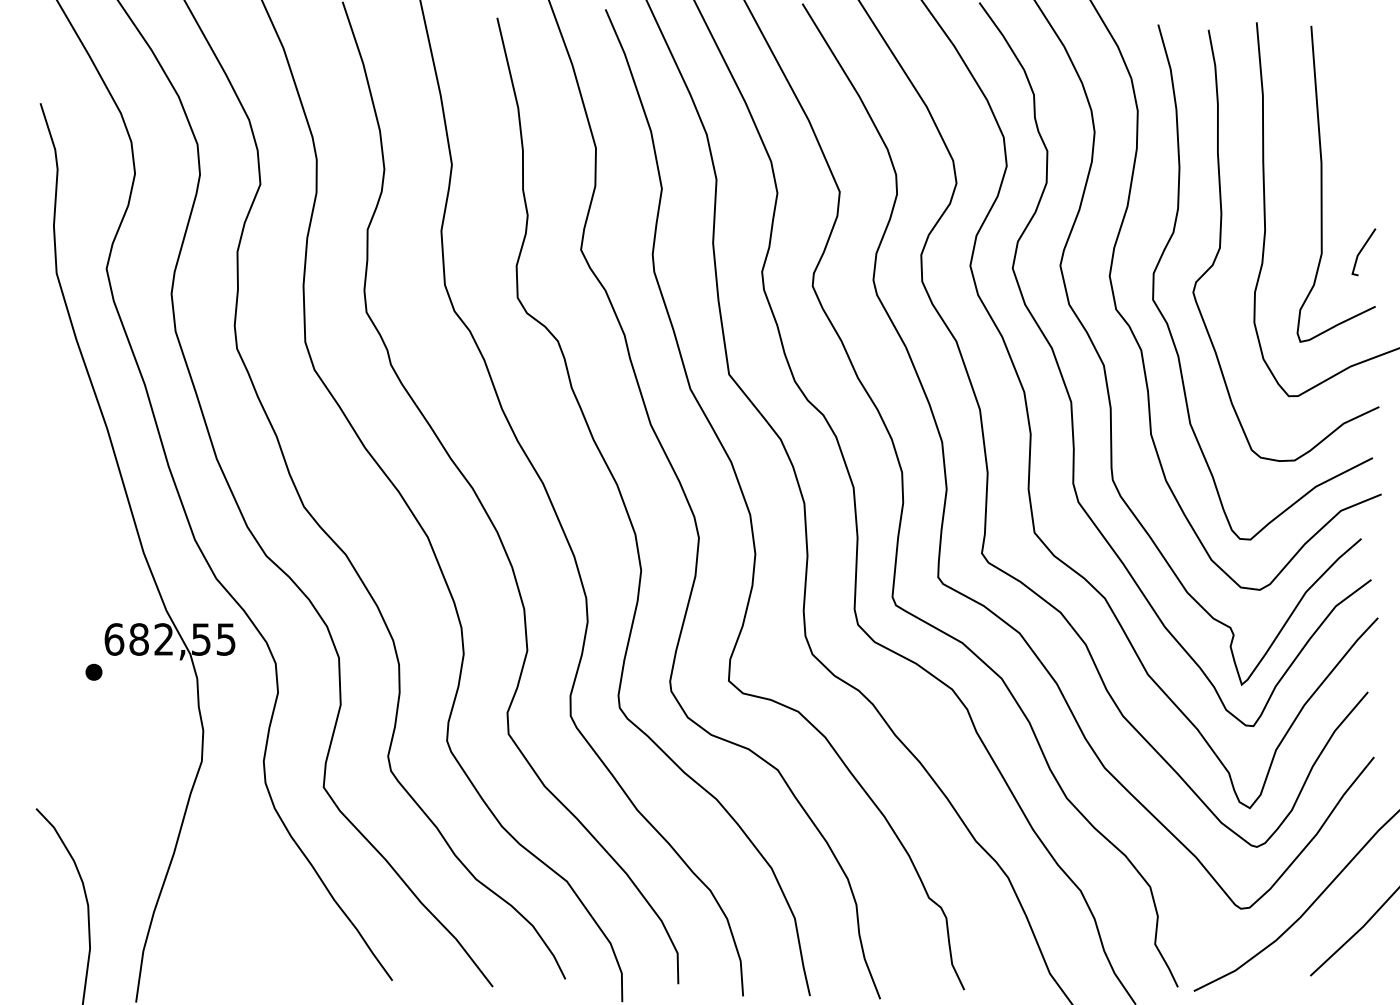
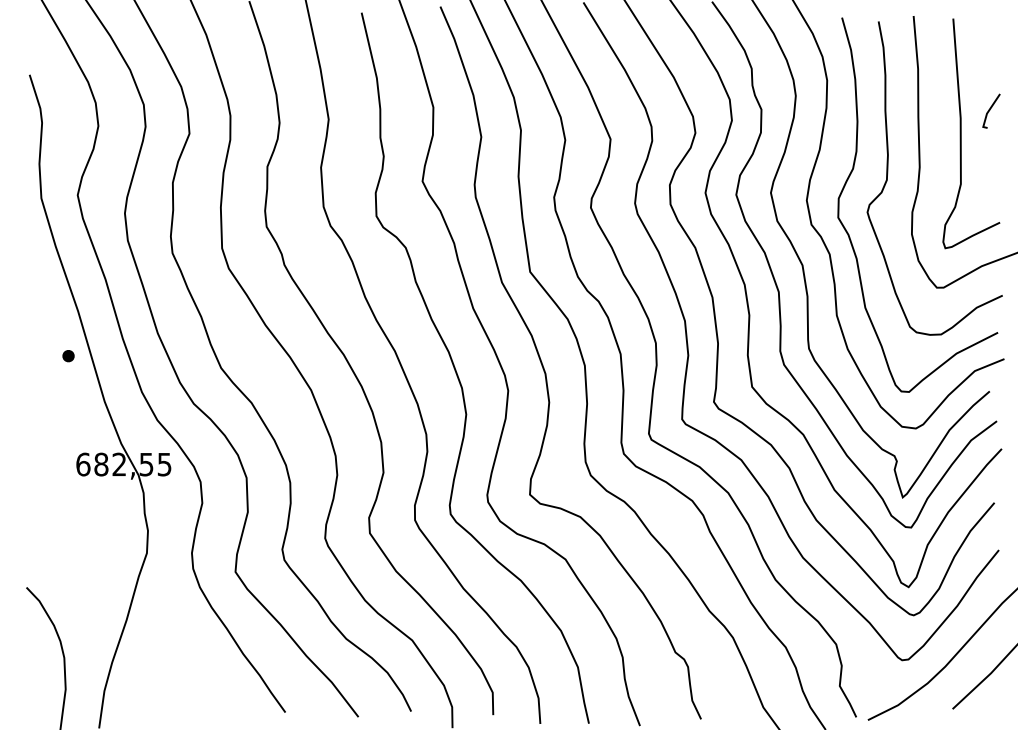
line: (1362, 250) -> (990, 109), moved
part: (93, 671) -> (68, 355), moved

